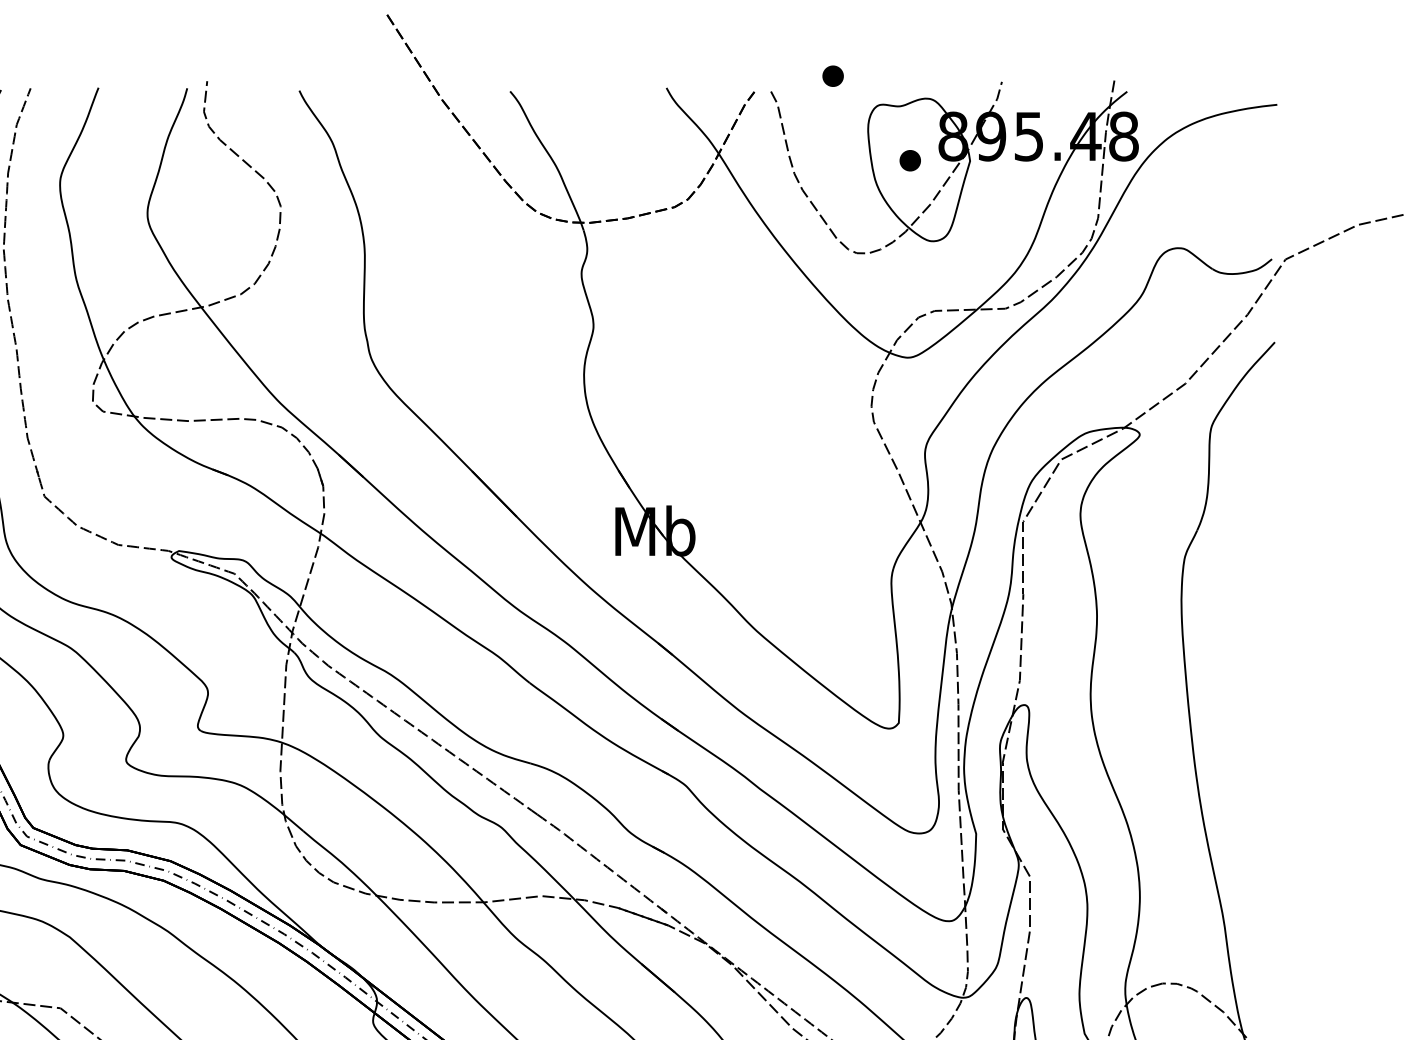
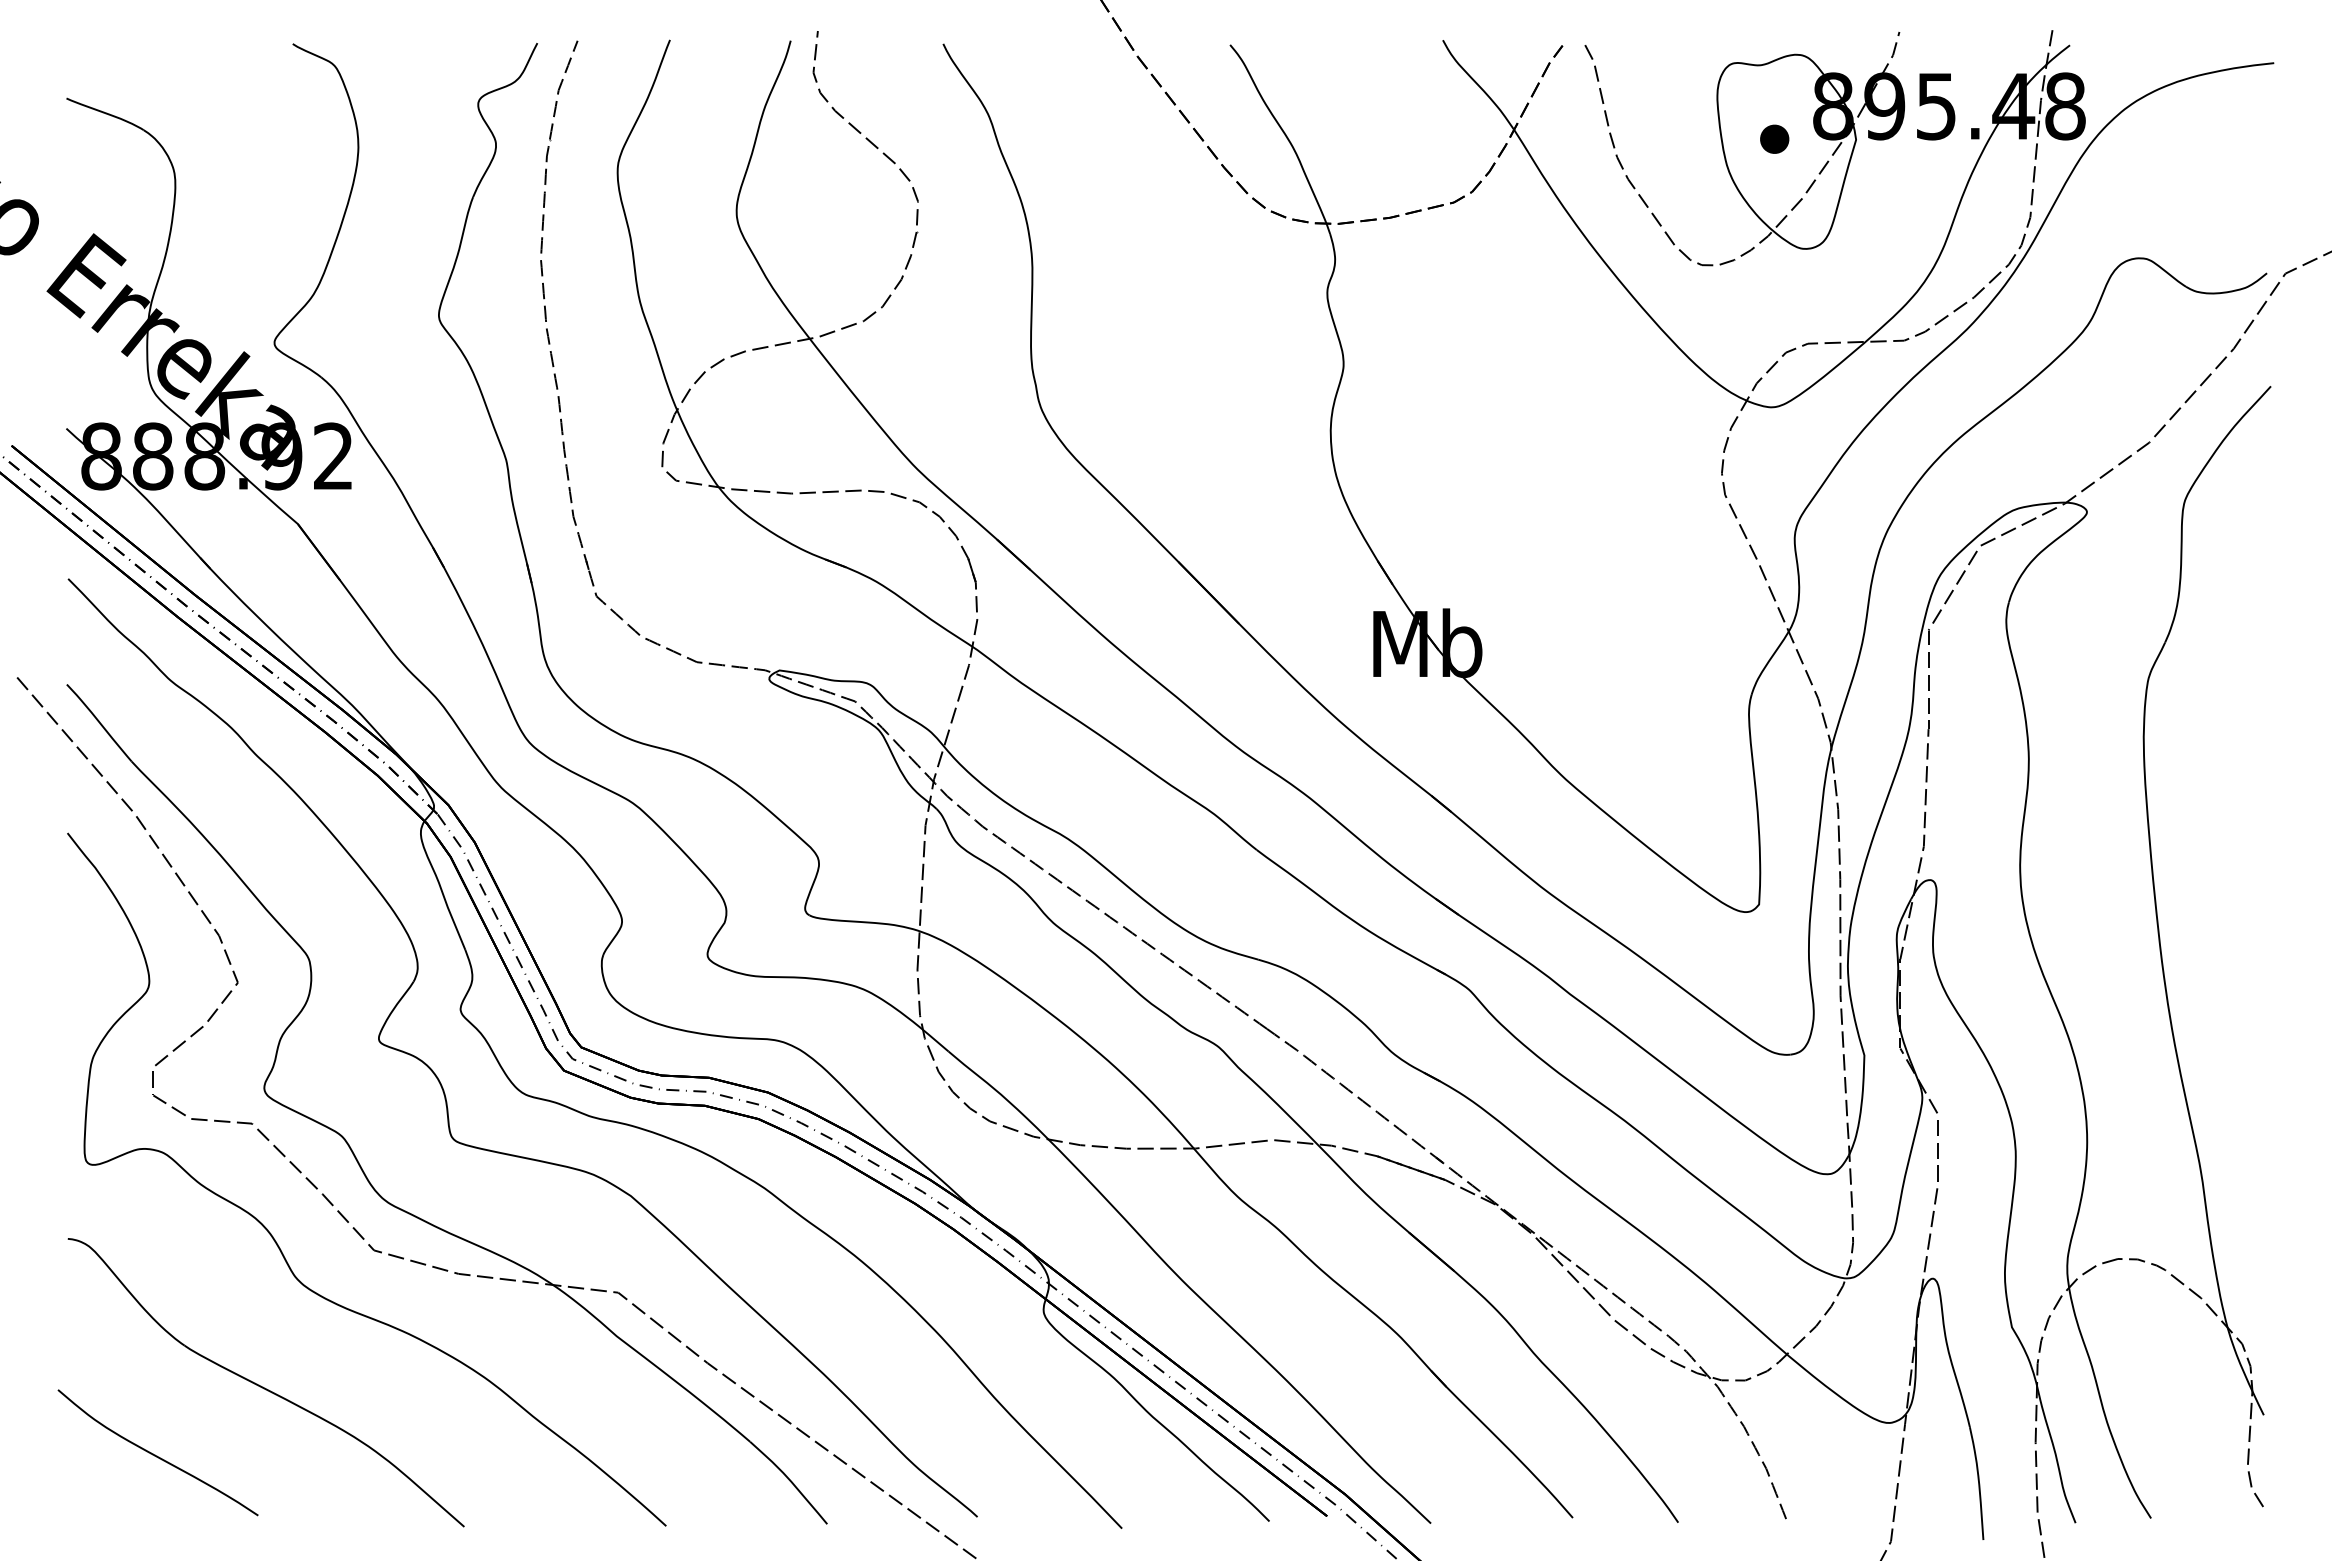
part: (832, 75) -> (1669, 23), removed

